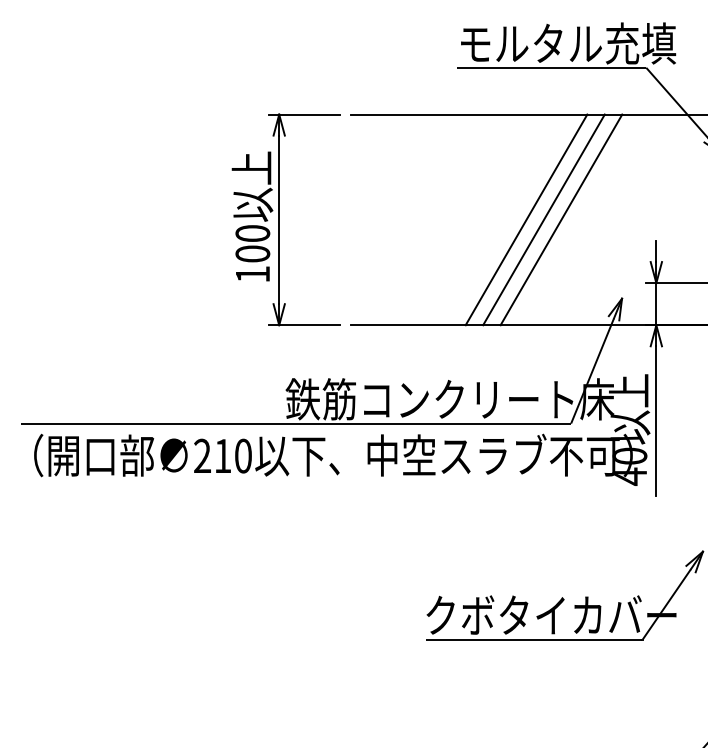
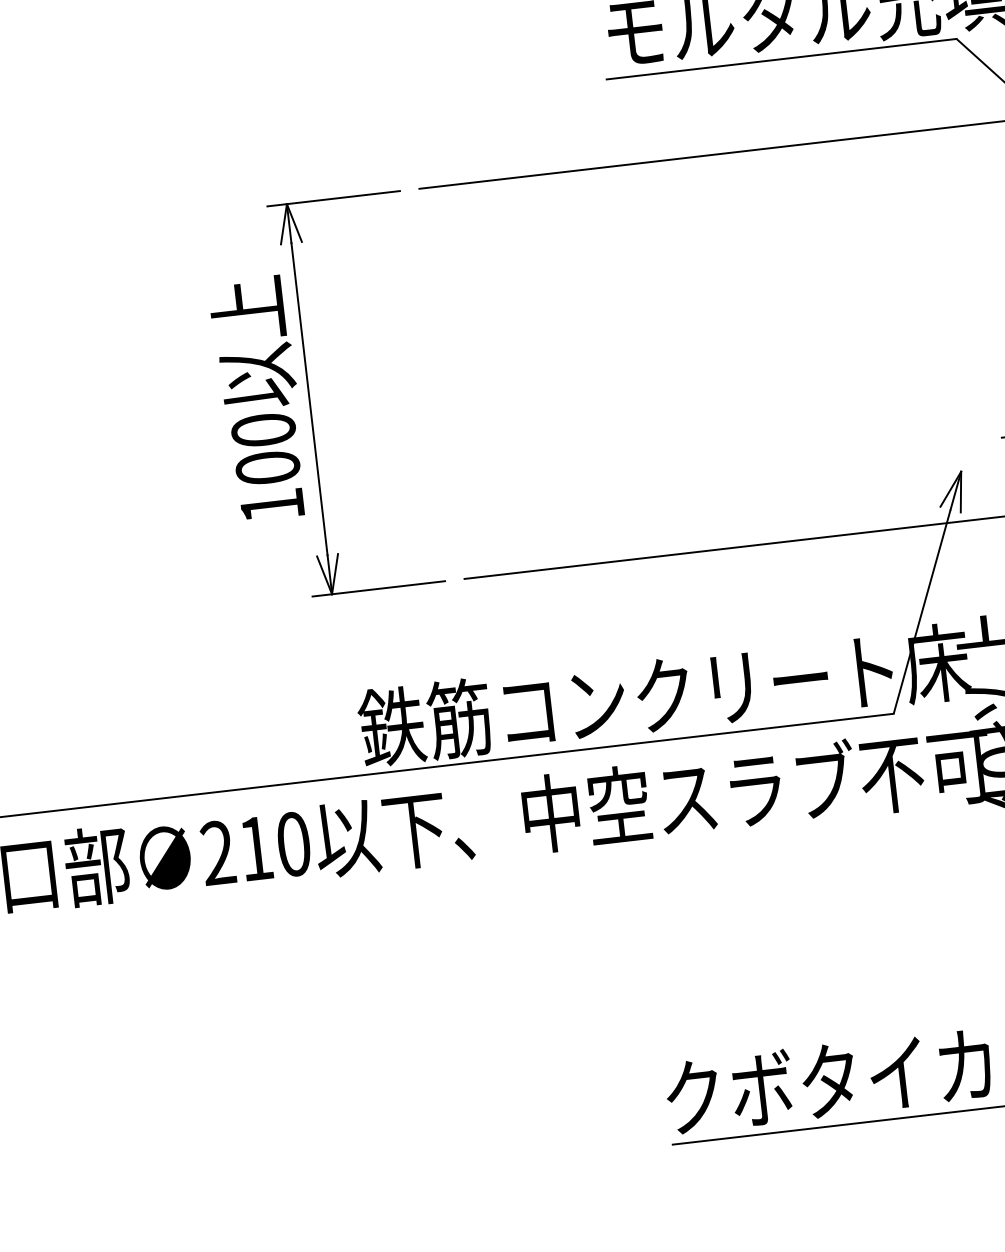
line: (526, 219) -> (767, 345), removed
line: (543, 219) -> (798, 341), removed
line: (561, 219) -> (832, 337), removed

